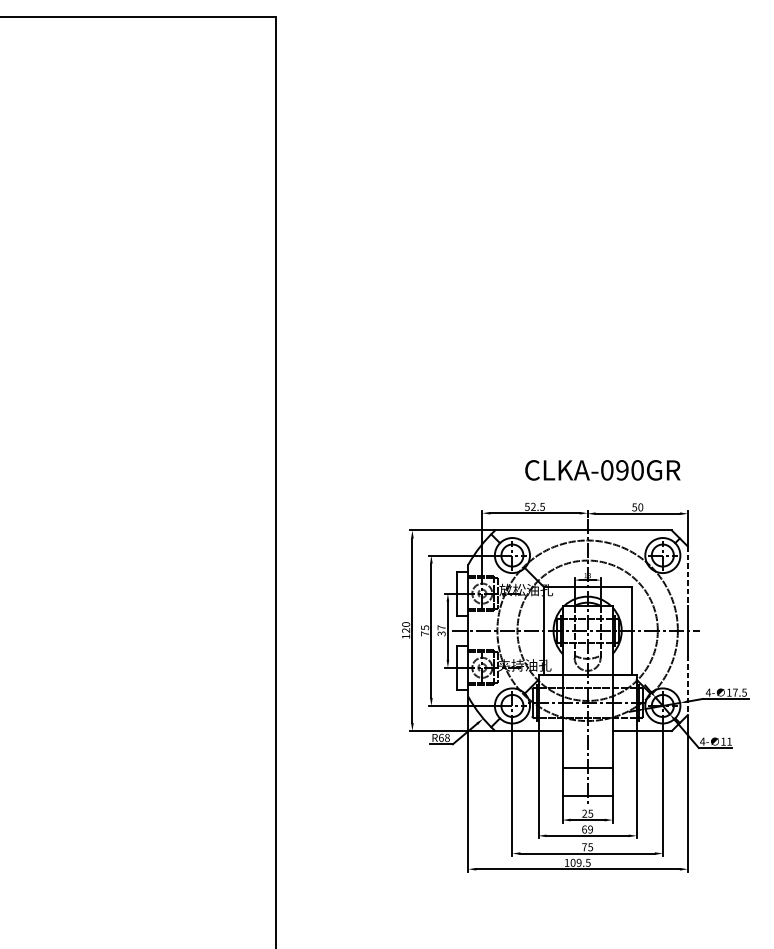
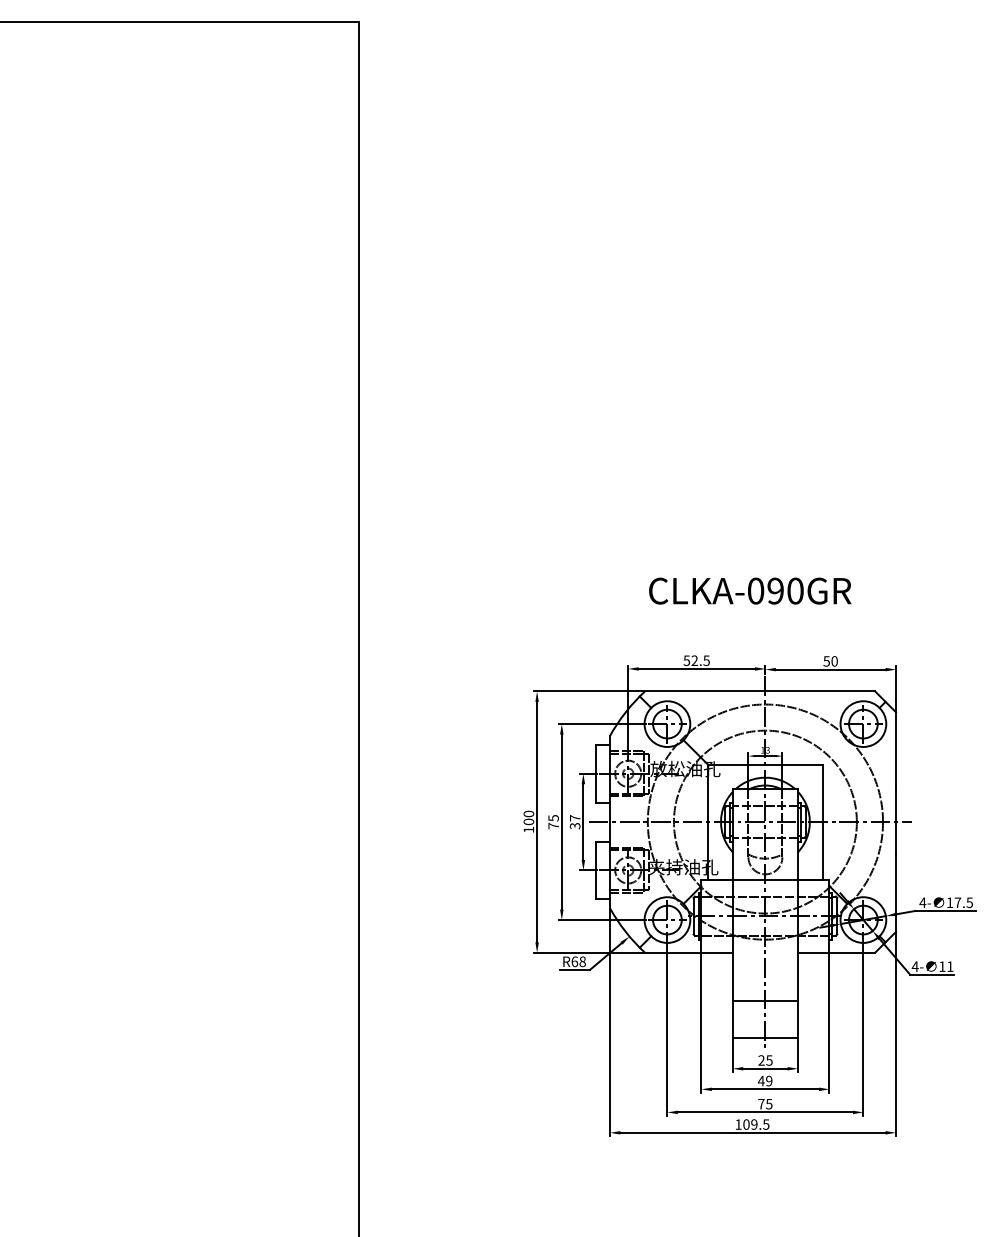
text: (603, 469) -> (750, 590), moved
line: (688, 575) -> (896, 750), dashed -> solid
text: (405, 630) -> (528, 821), 120 -> 100
line: (688, 685) -> (896, 893), dashed -> solid
text: (583, 829) -> (760, 1080), 69 -> 49

